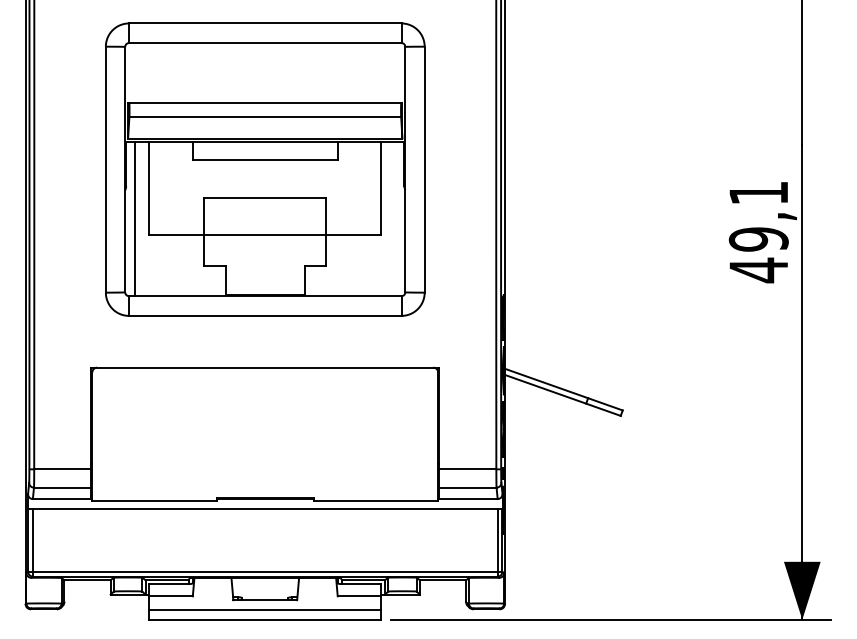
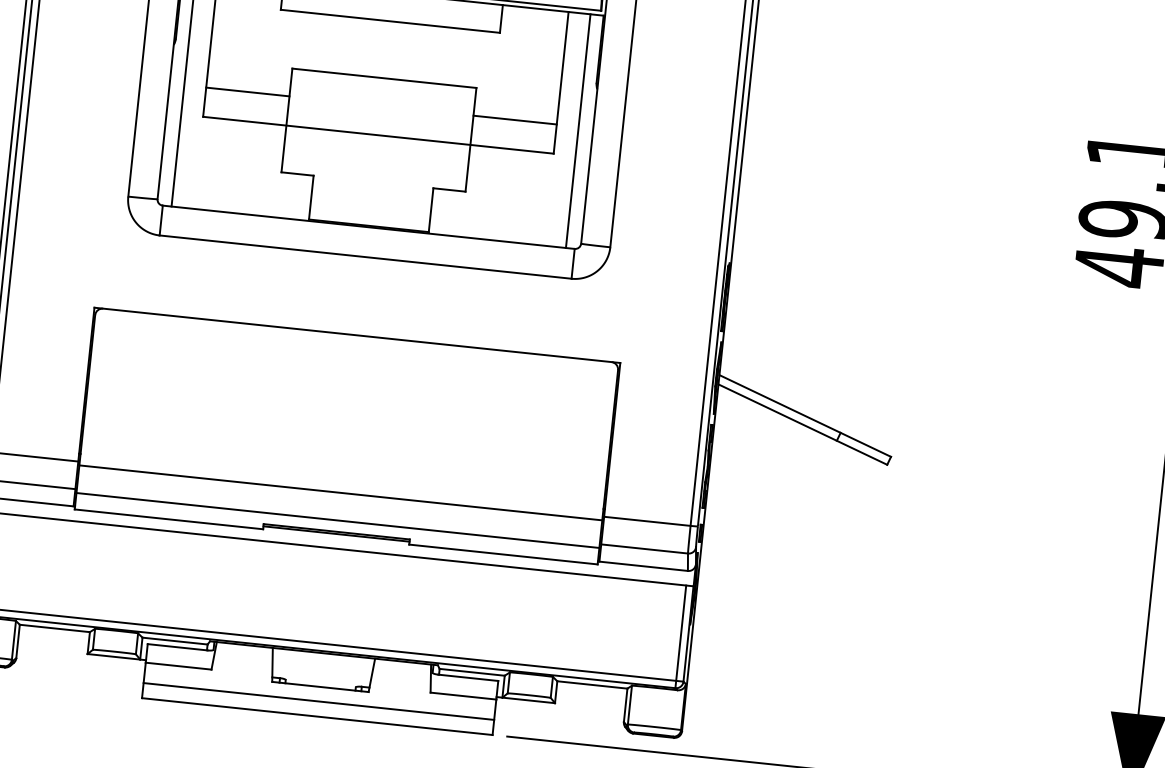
line: (176, 215) -> (247, 91), added
line: (353, 215) -> (514, 119), added
line: (395, 218) -> (577, 130), added
line: (265, 471) -> (341, 492), added
line: (265, 490) -> (338, 521), added

